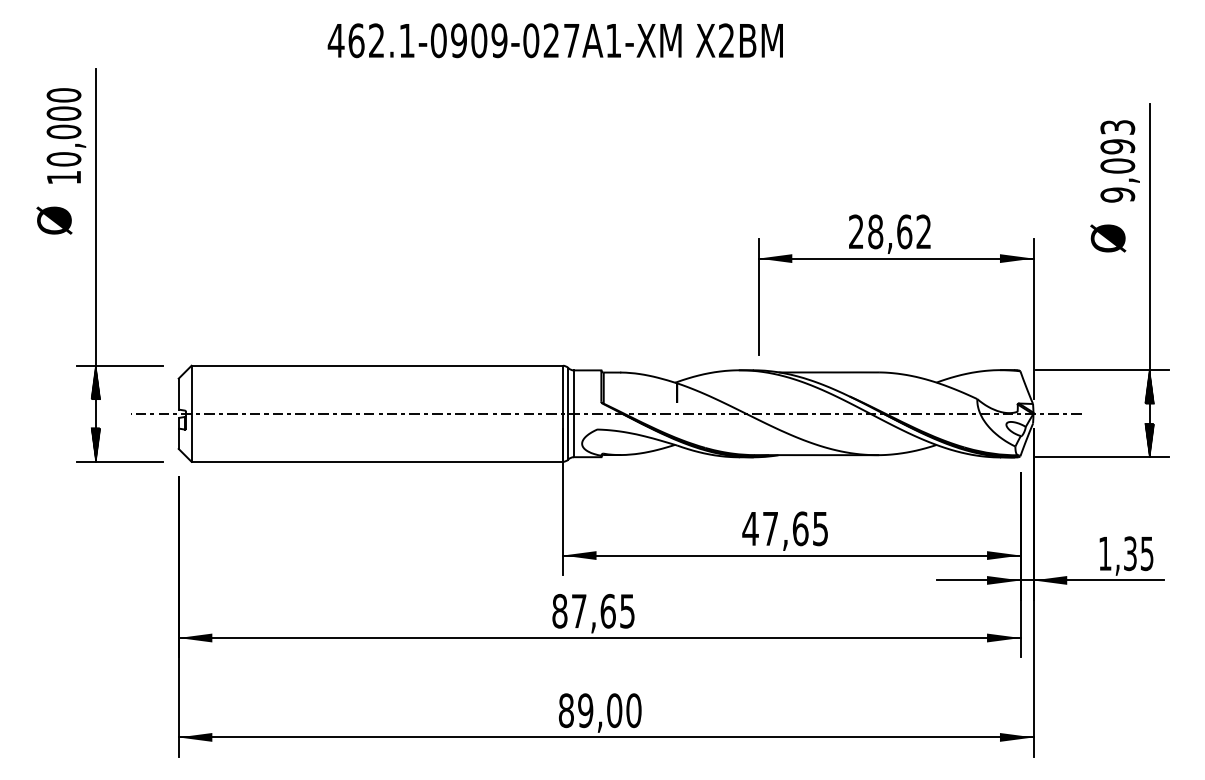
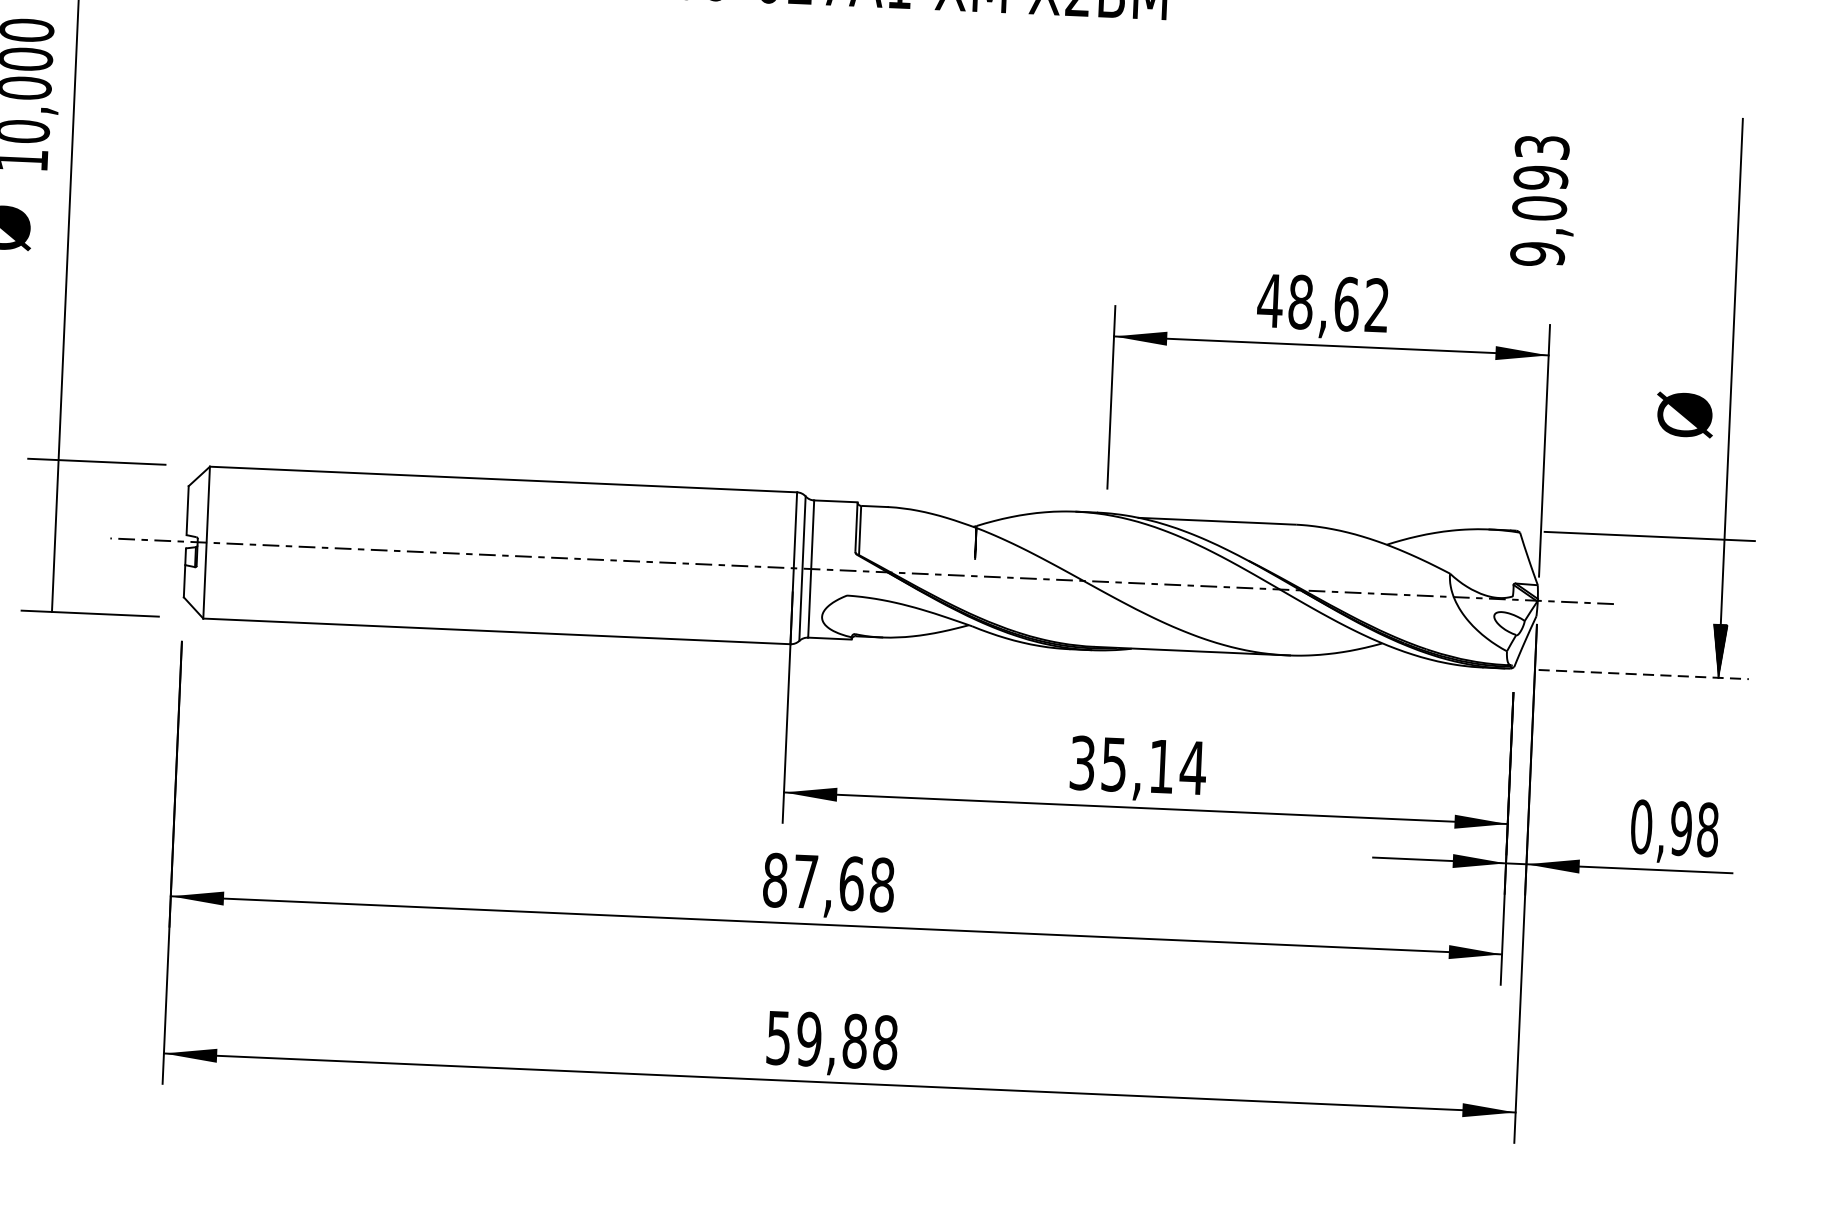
text: (1119, 161) -> (1542, 201), moved
text: (856, 231) -> (1270, 300), 28,62 -> 48,62
text: (1108, 238) -> (1685, 415), moved
hatch: (95, 382) -> (56, 486), removed
hatch: (1149, 386) -> (1723, 565), removed
hatch: (95, 444) -> (52, 584), removed
line: (1102, 457) -> (1643, 674), solid -> dashed
text: (785, 528) -> (1137, 765), 47,65 -> 35,14
text: (1125, 553) -> (1673, 828), 1,35 -> 0,98
text: (627, 610) -> (882, 883), 87,65 -> 87,68
text: (599, 710) -> (831, 1039), 89,00 -> 59,88

